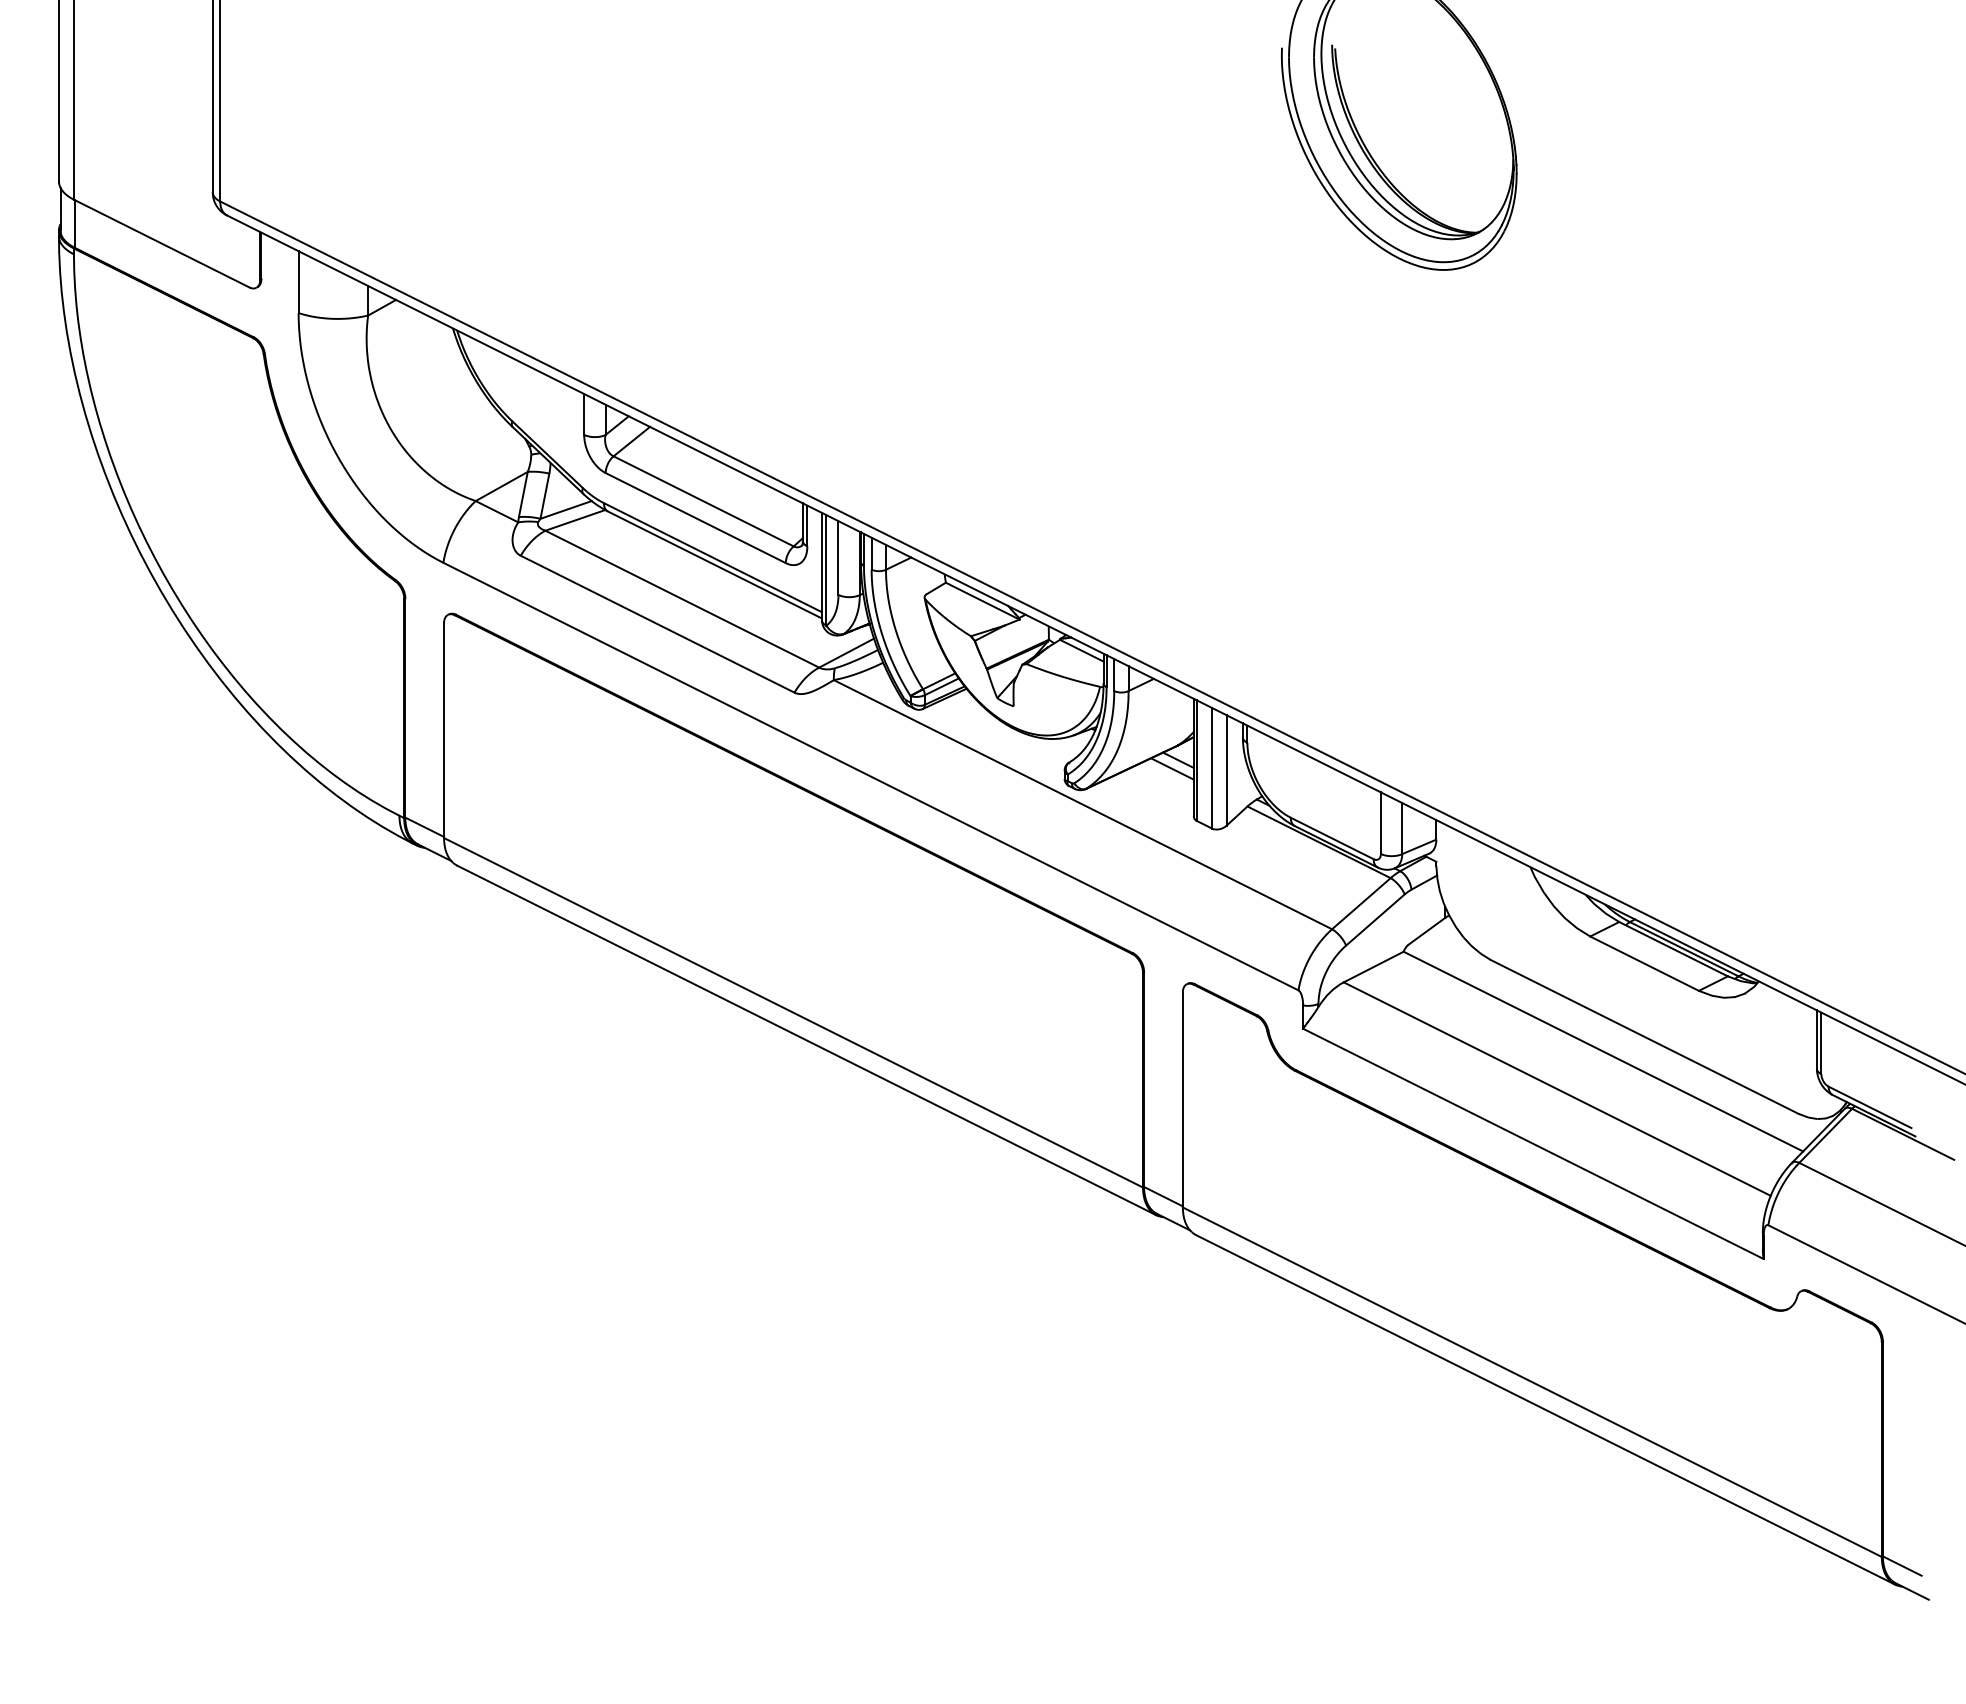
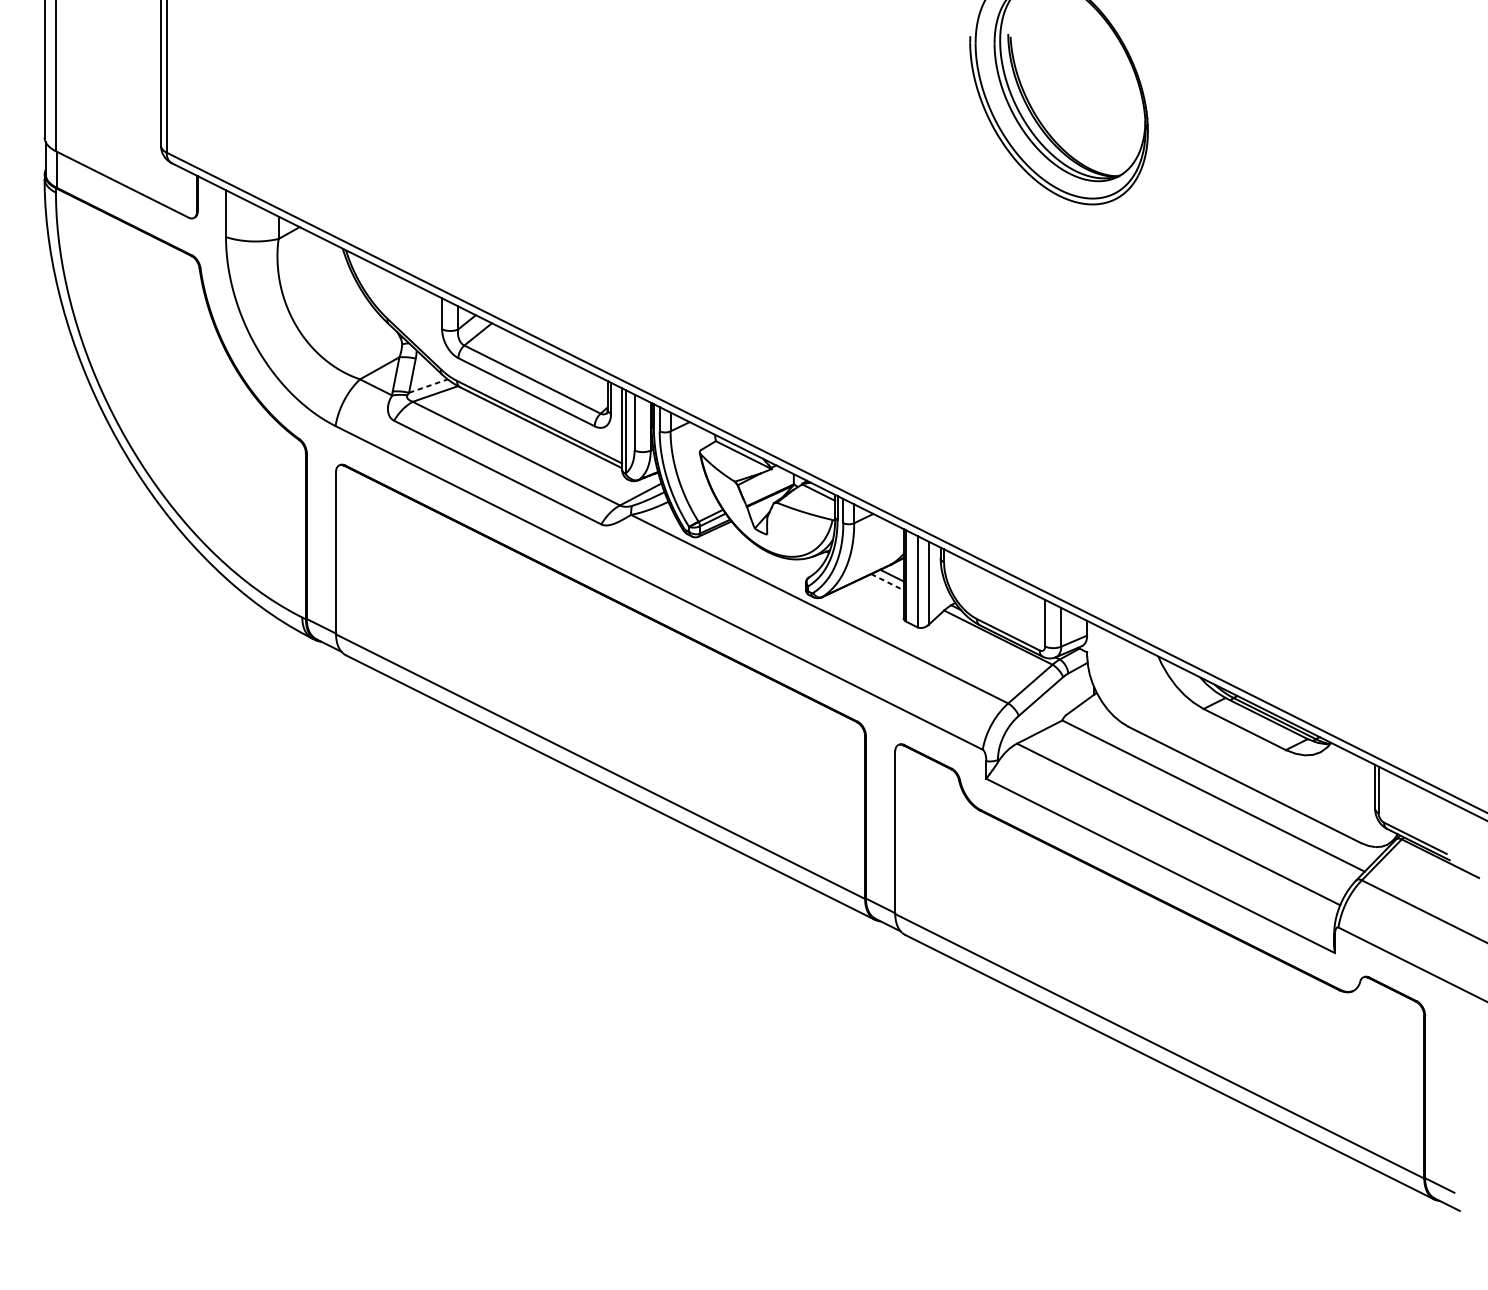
line: (566, 509) -> (428, 385), solid -> dashed
line: (1172, 768) -> (887, 581), solid -> dashed

